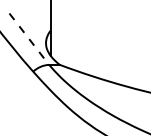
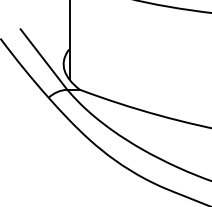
line: (29, 39) -> (44, 59), dashed -> solid

